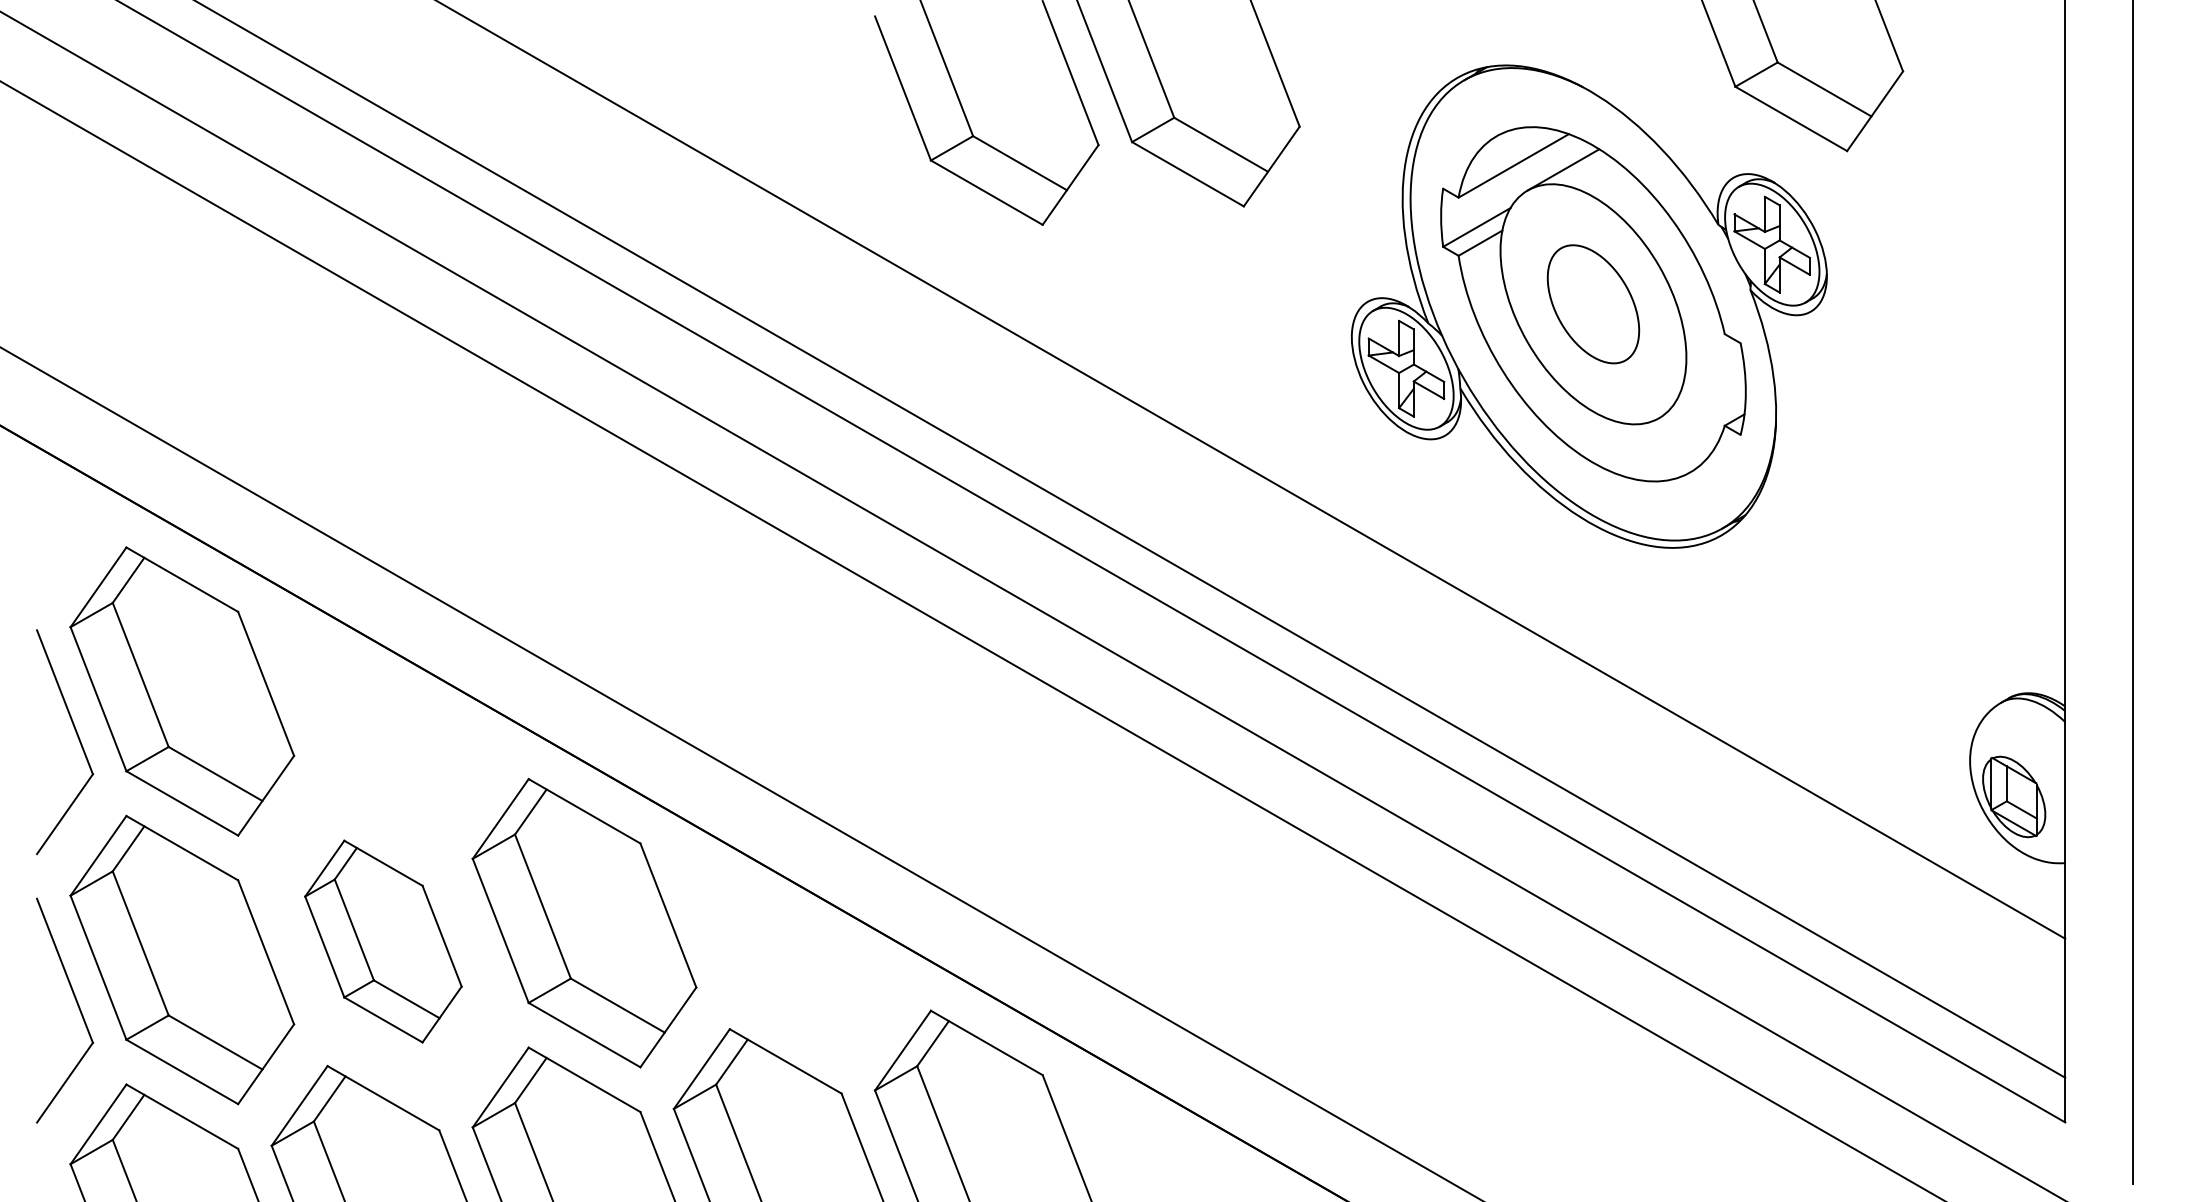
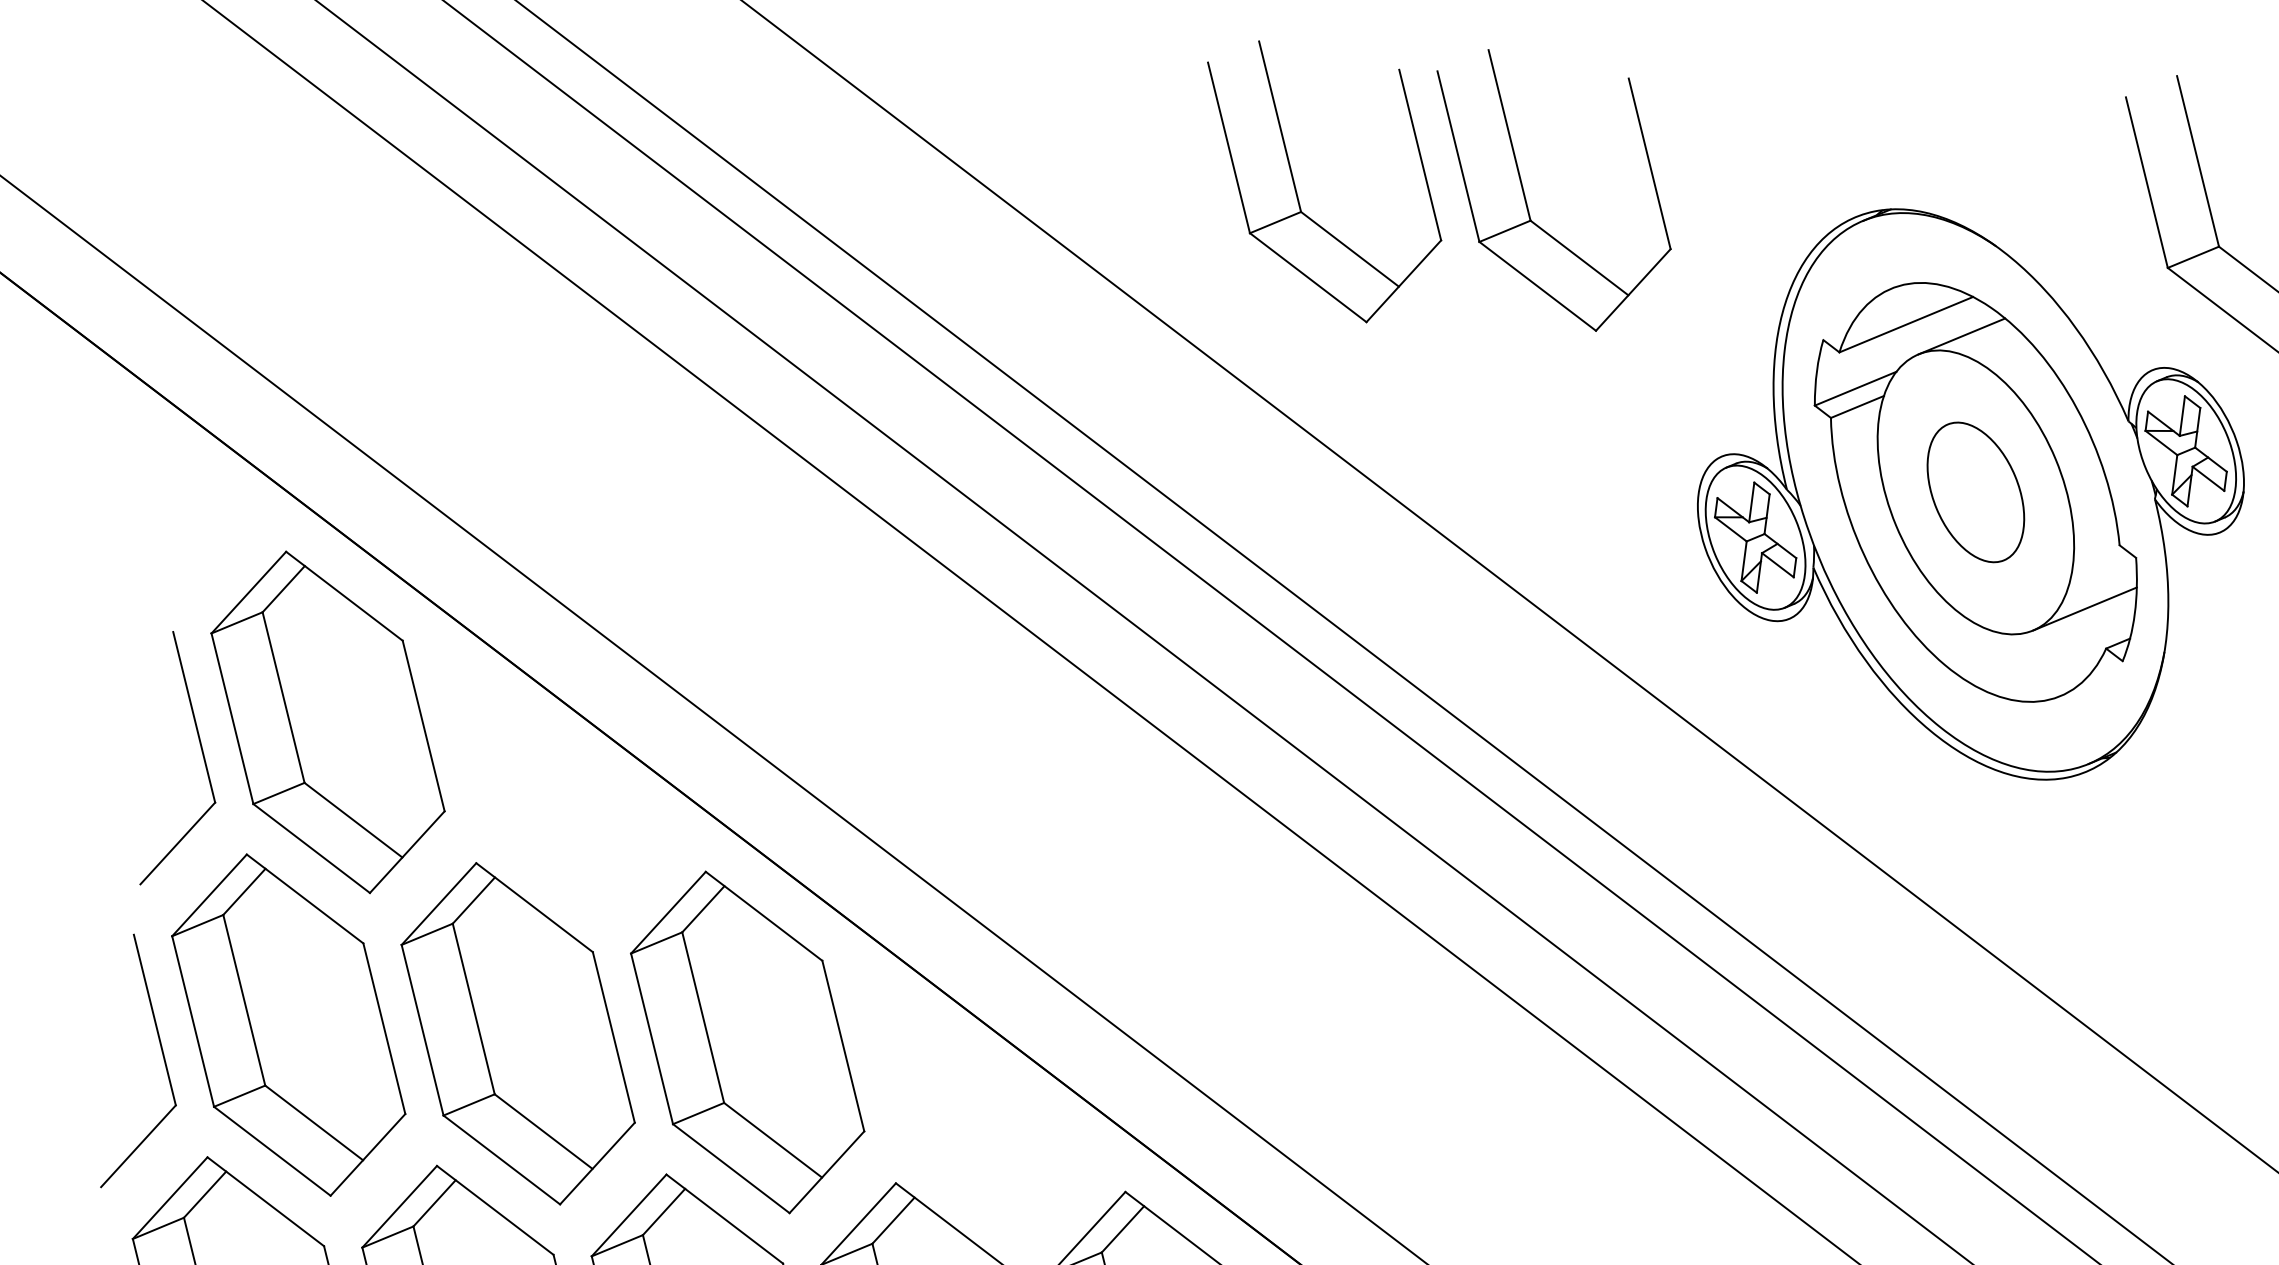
line: (1701, 393) -> (2084, 608), added
part: (383, 941) -> (518, 1033), size x1.43

